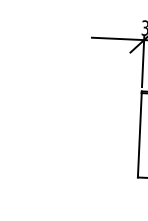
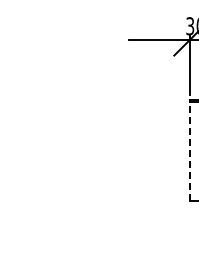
line: (139, 135) -> (189, 151), solid -> dashed

